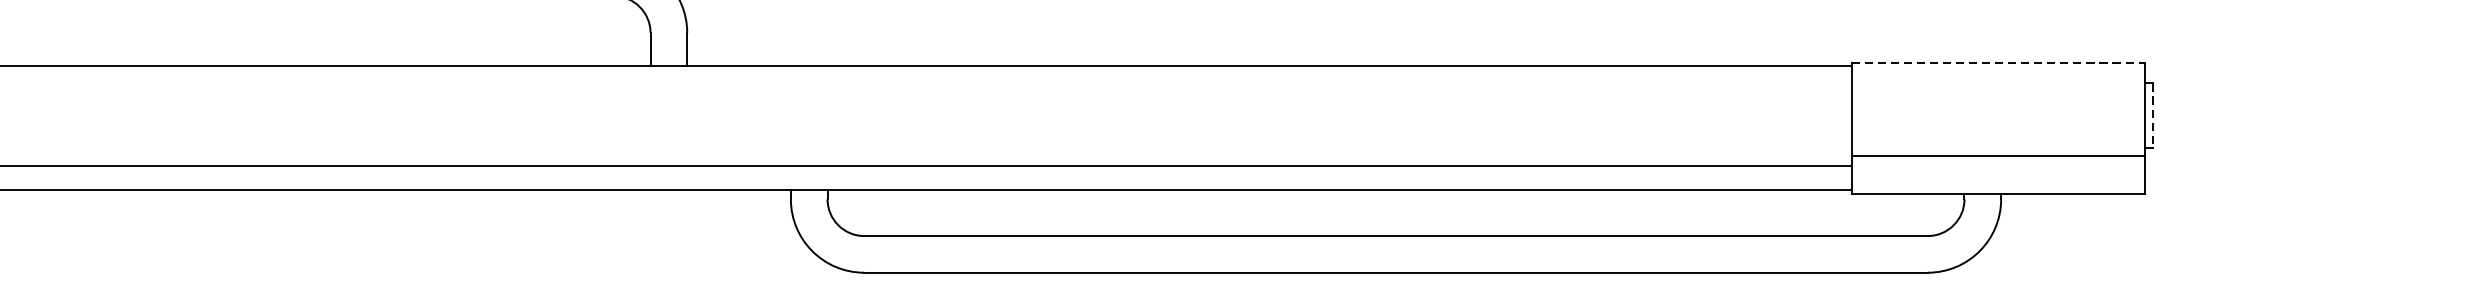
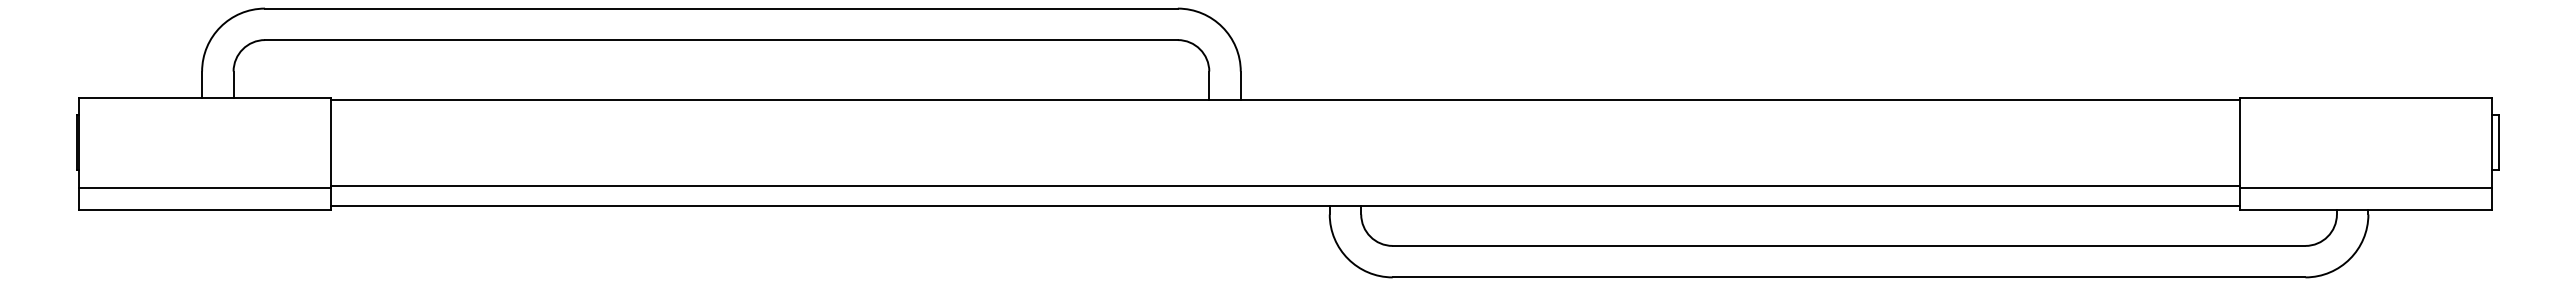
line: (1997, 63) -> (2365, 97), dashed -> solid
line: (2152, 115) -> (2498, 142), dashed -> solid
line: (1997, 156) -> (2365, 188), moved

